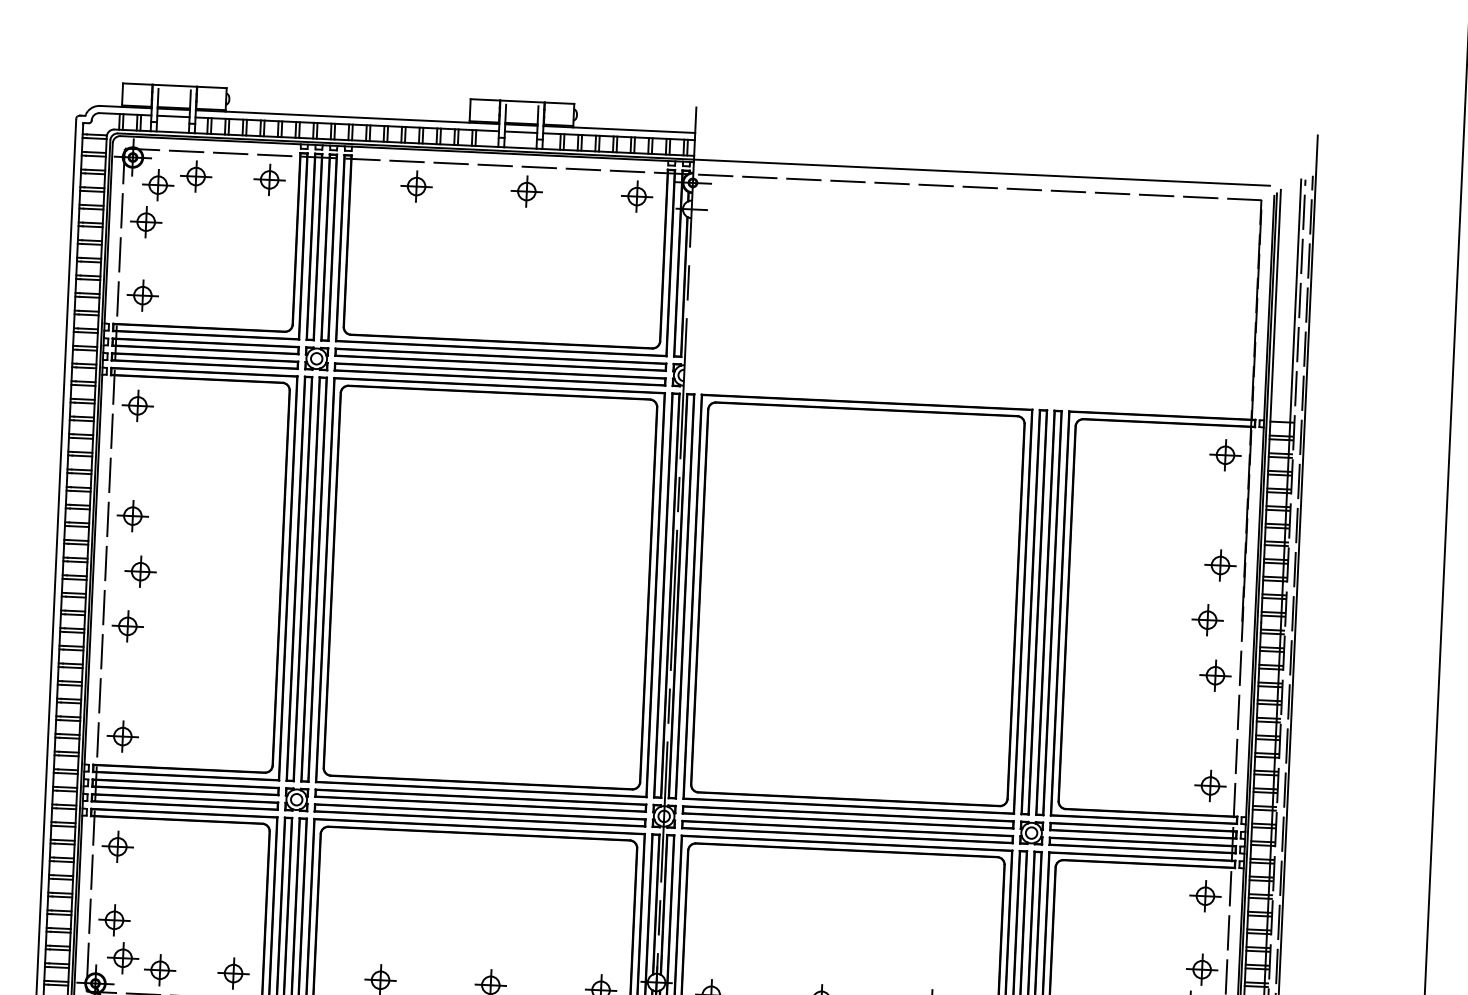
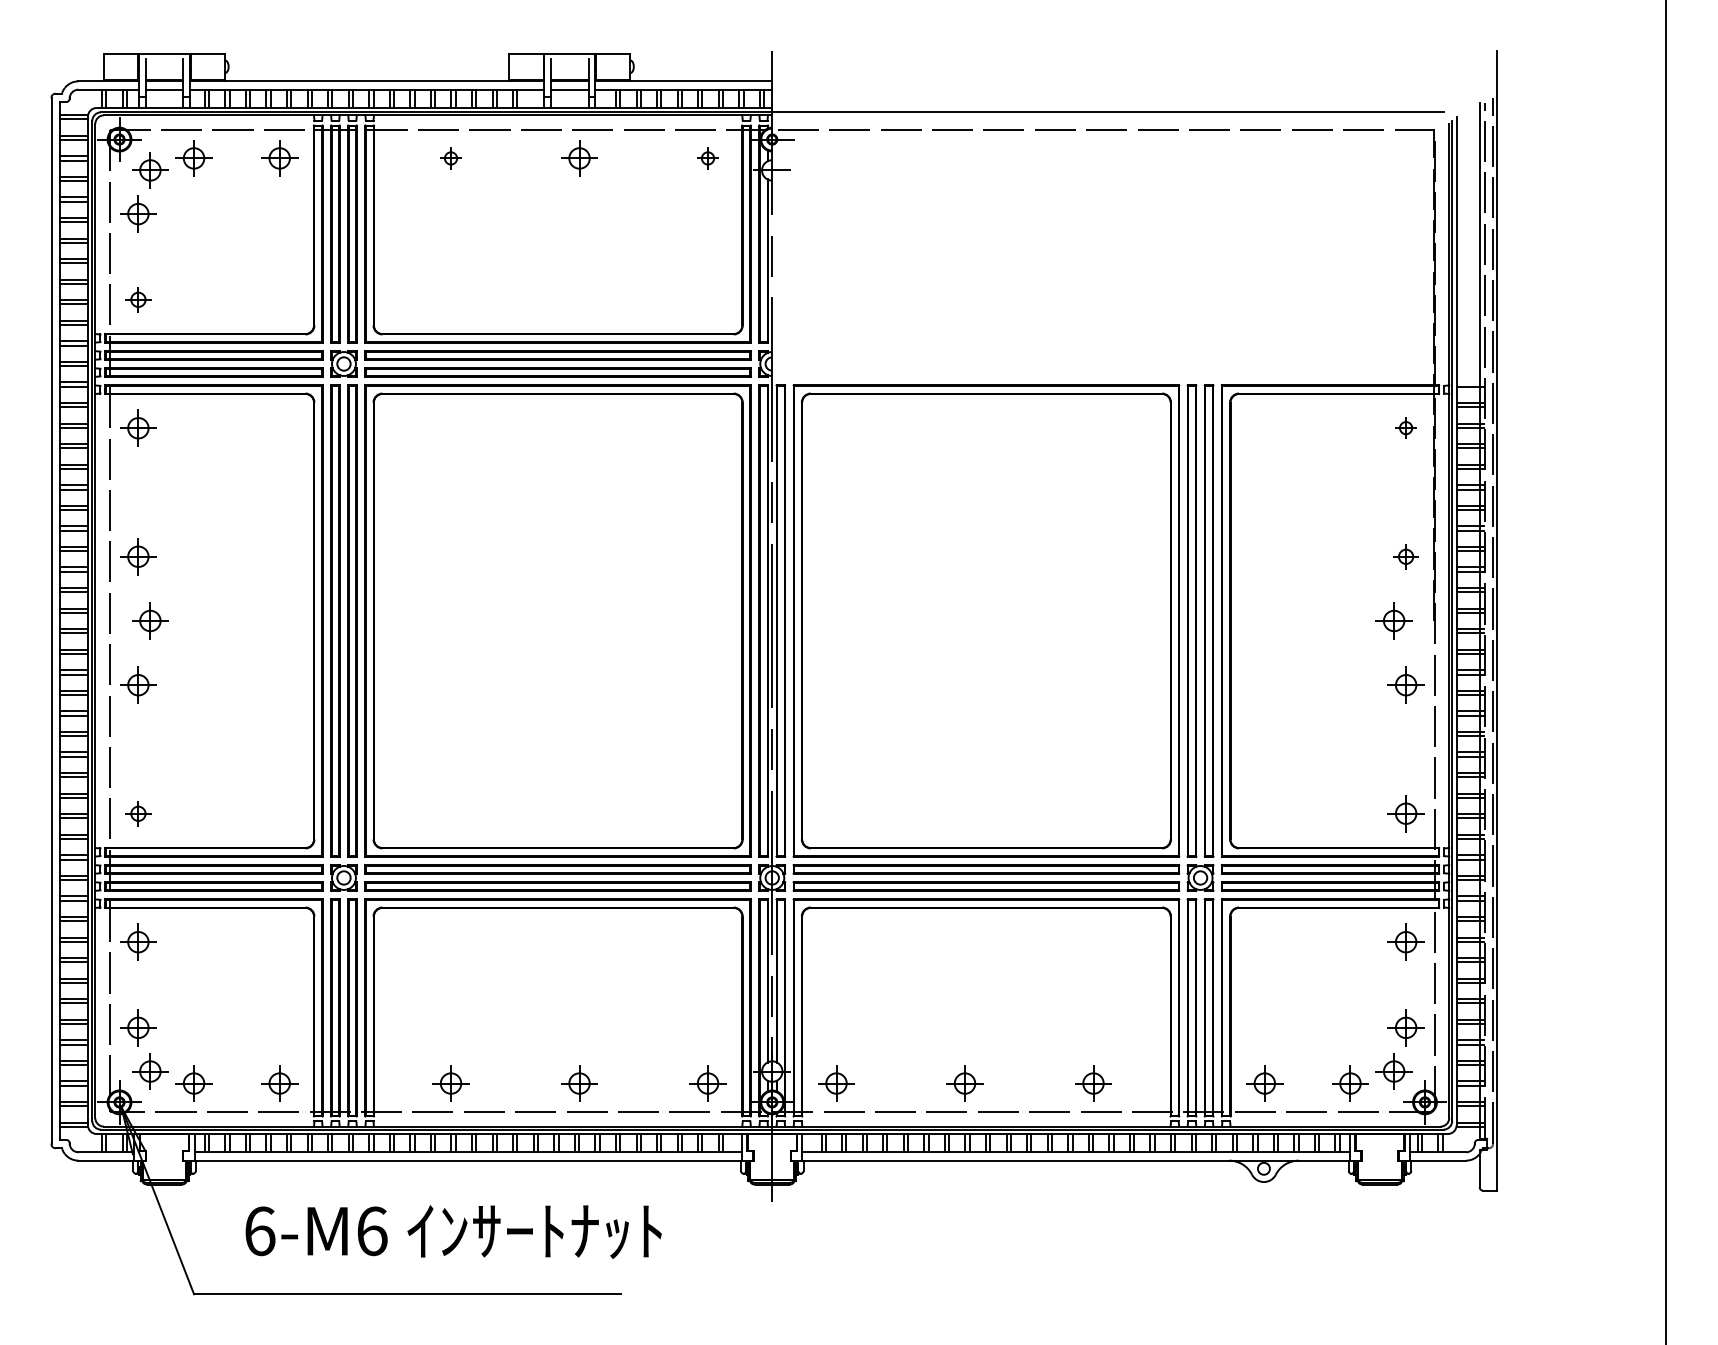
part: (416, 186) -> (450, 158), size x0.6
part: (636, 196) -> (707, 158), size x0.6
part: (142, 295) -> (138, 299), size x0.7
part: (1224, 454) -> (1405, 427), size x0.6
part: (1219, 565) -> (1405, 556), size x0.7
part: (122, 736) -> (138, 813), size x0.7

